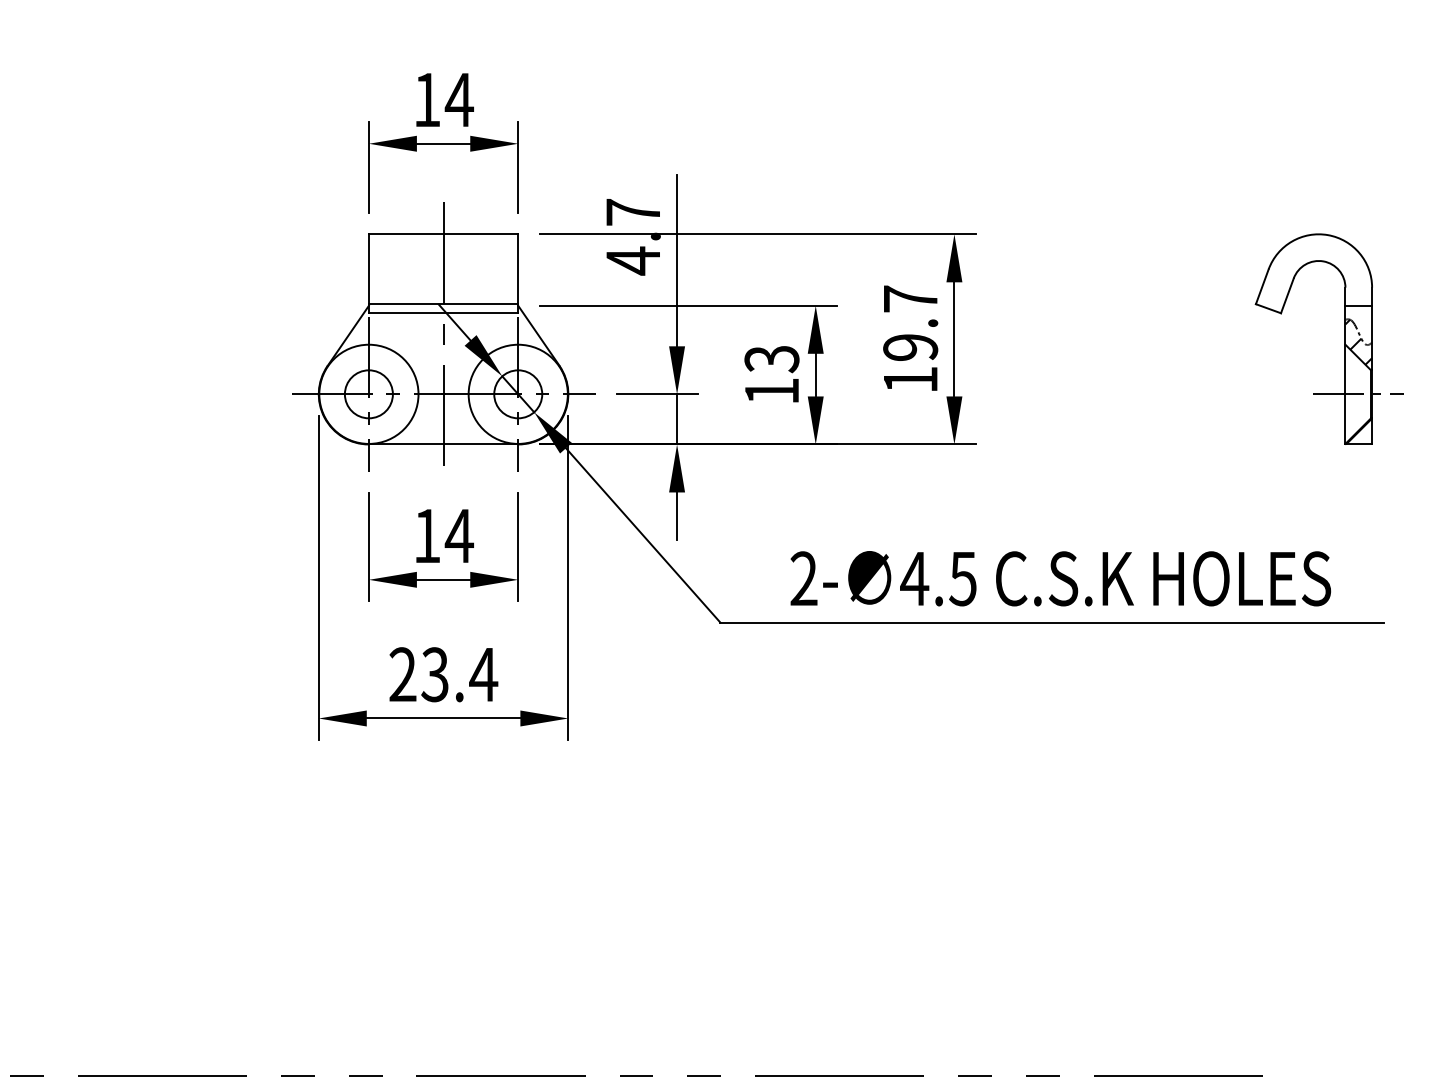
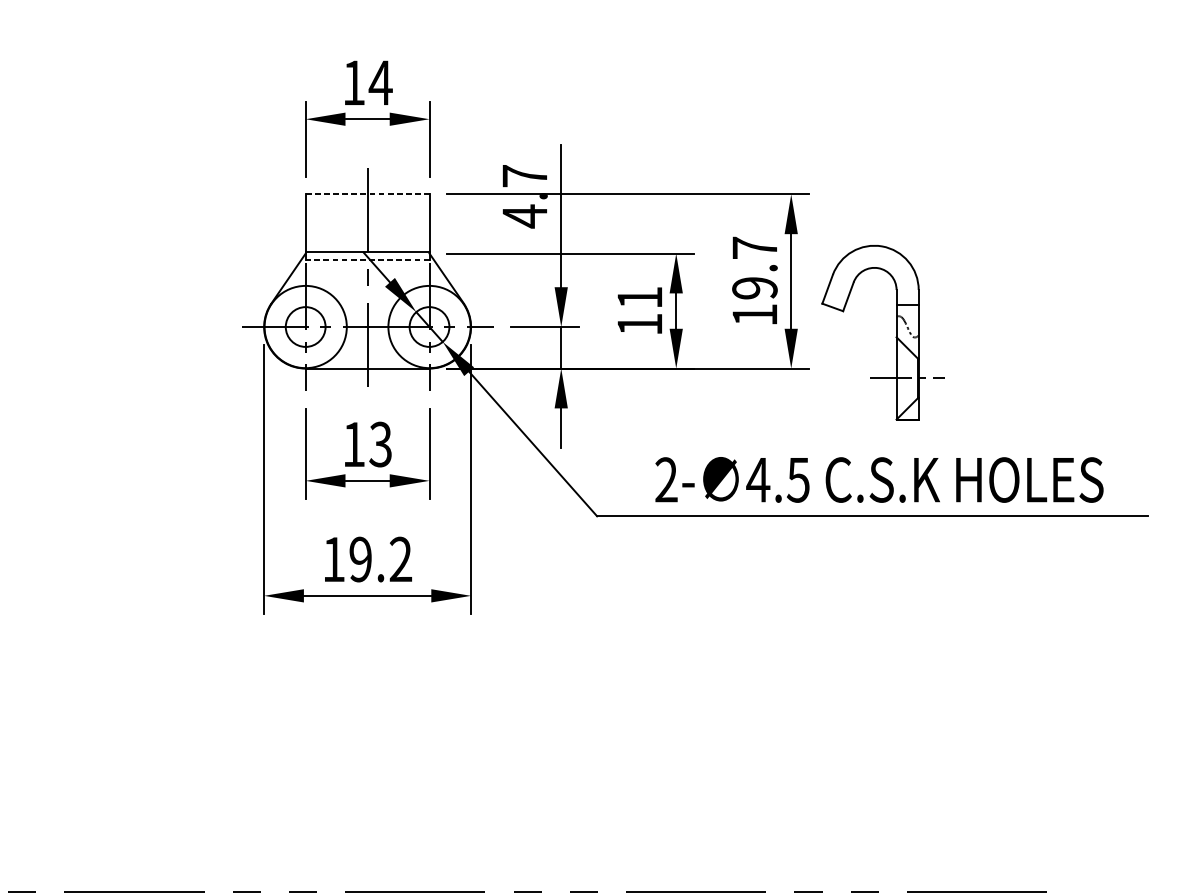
line: (443, 234) -> (367, 194), solid -> dashed
line: (443, 313) -> (367, 259), solid -> dashed
part: (1344, 338) -> (895, 332), moved
text: (771, 359) -> (639, 298), 13 -> 11
text: (459, 535) -> (380, 444), 14 -> 13
text: (443, 674) -> (367, 559), 23.4 -> 19.2

